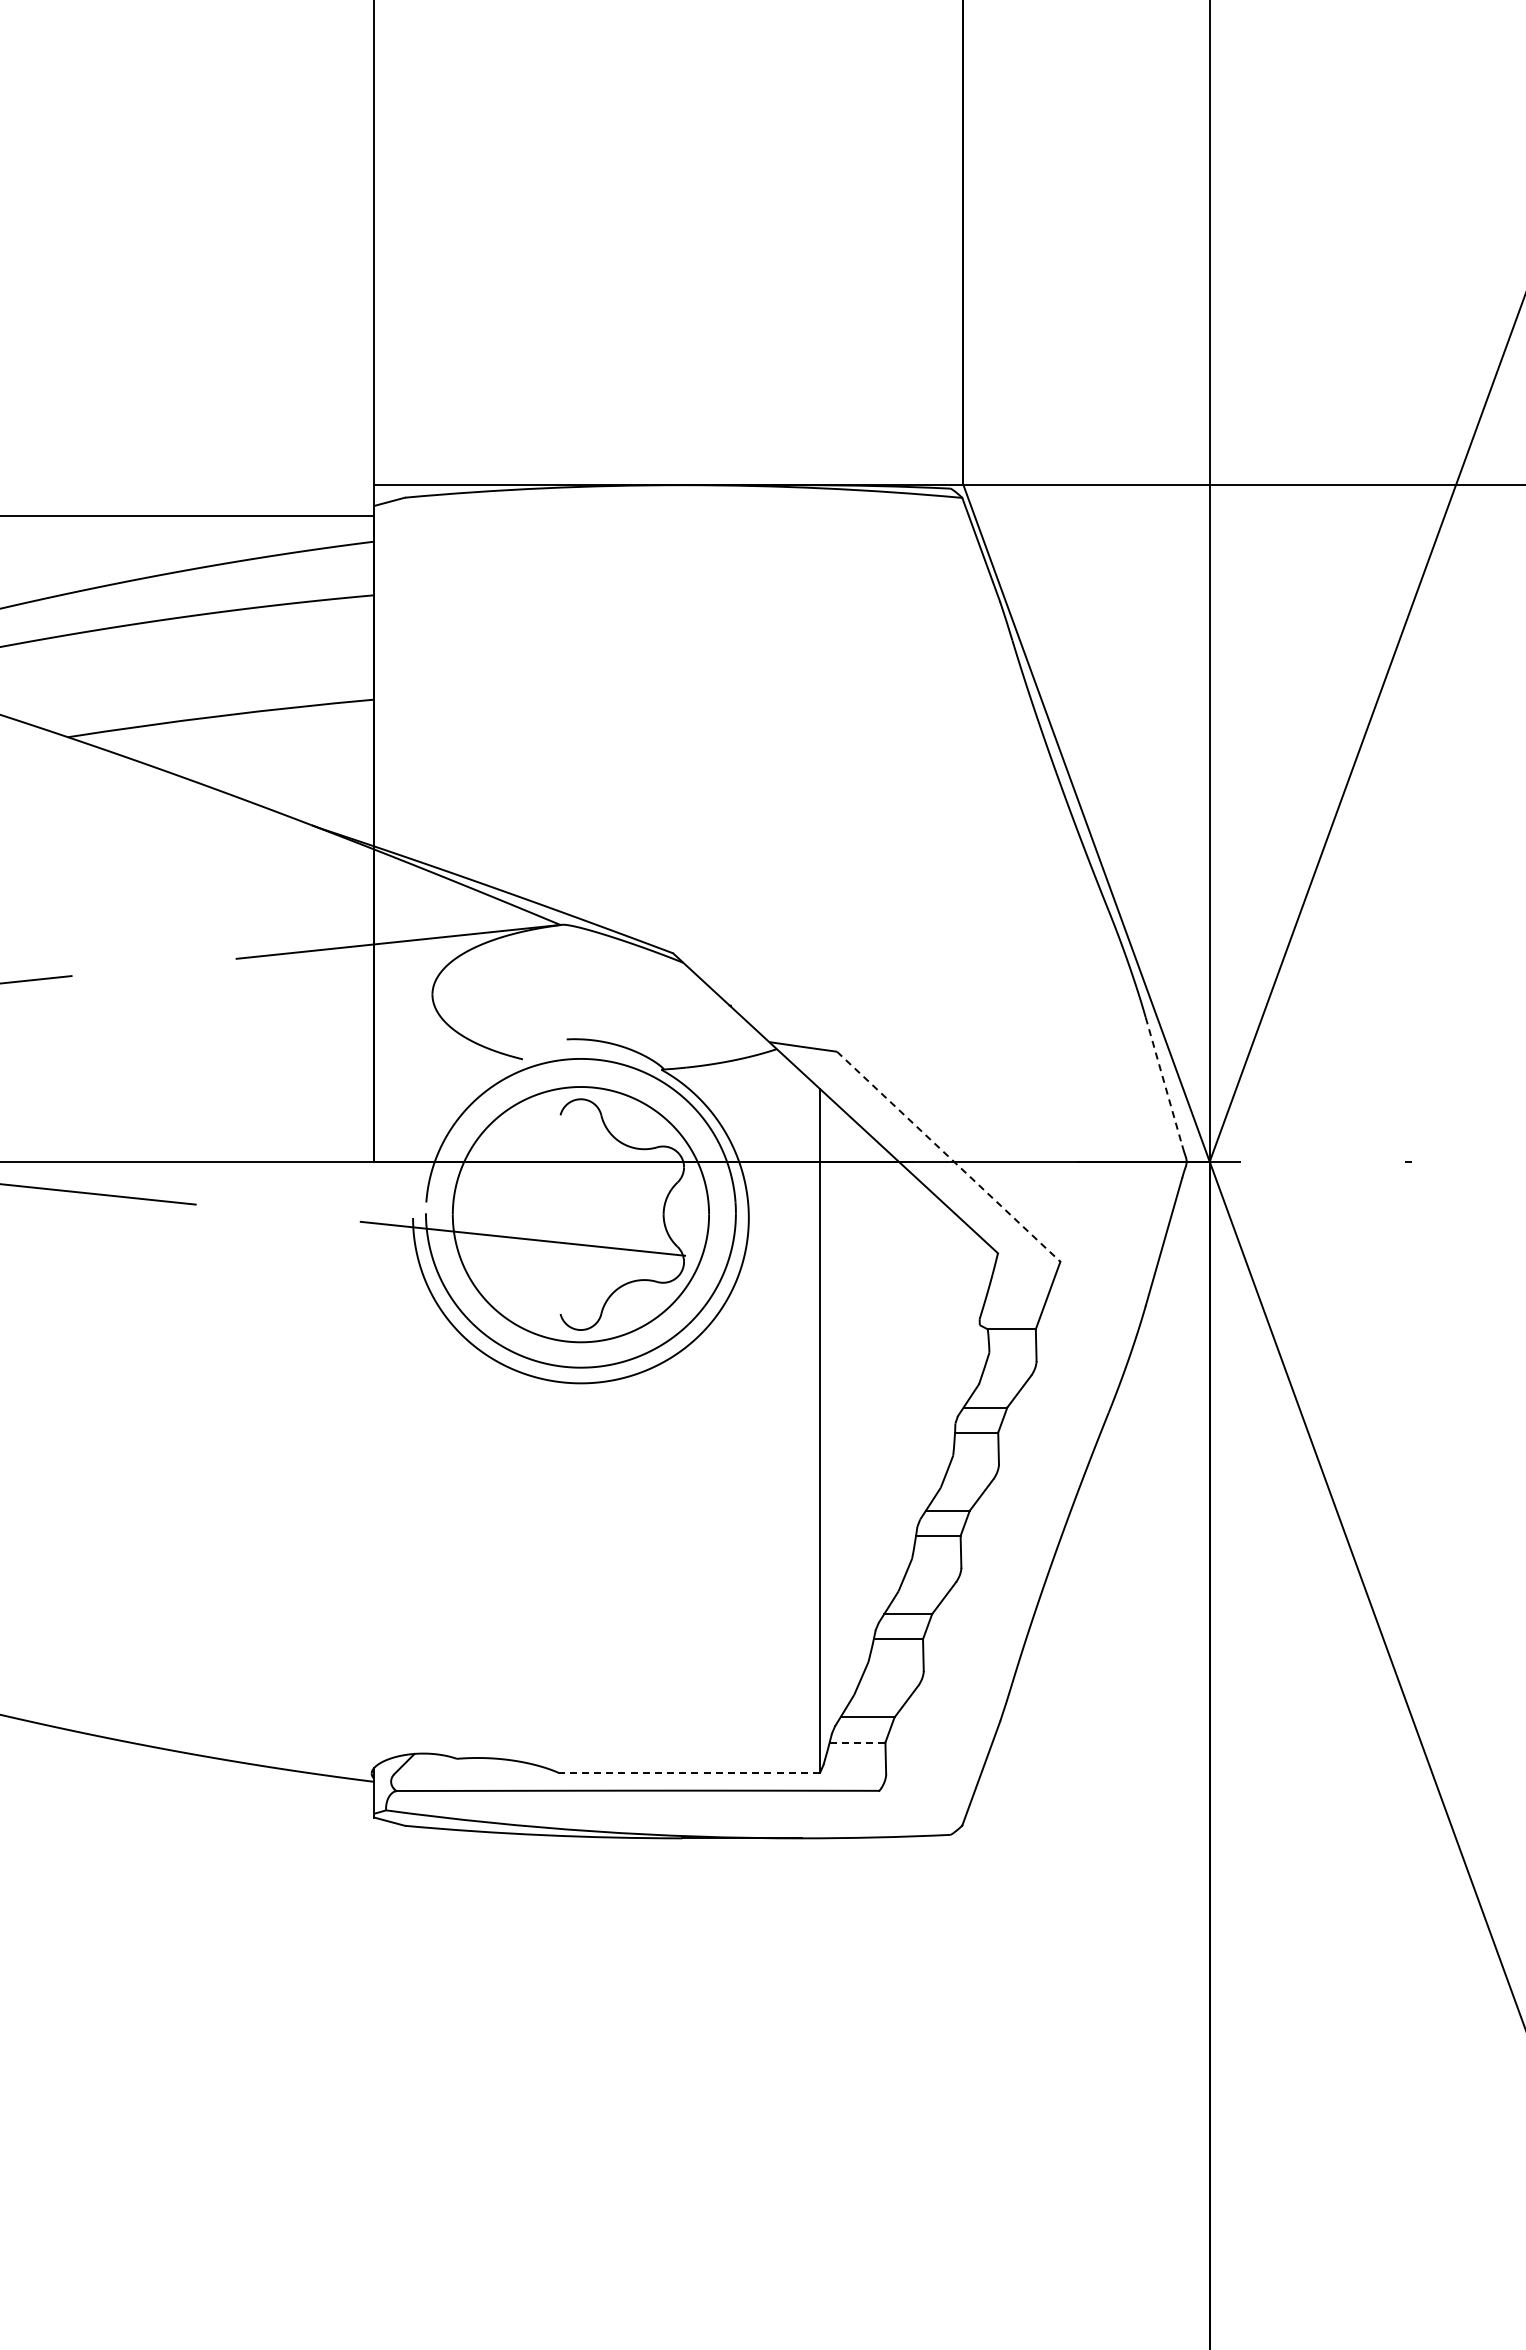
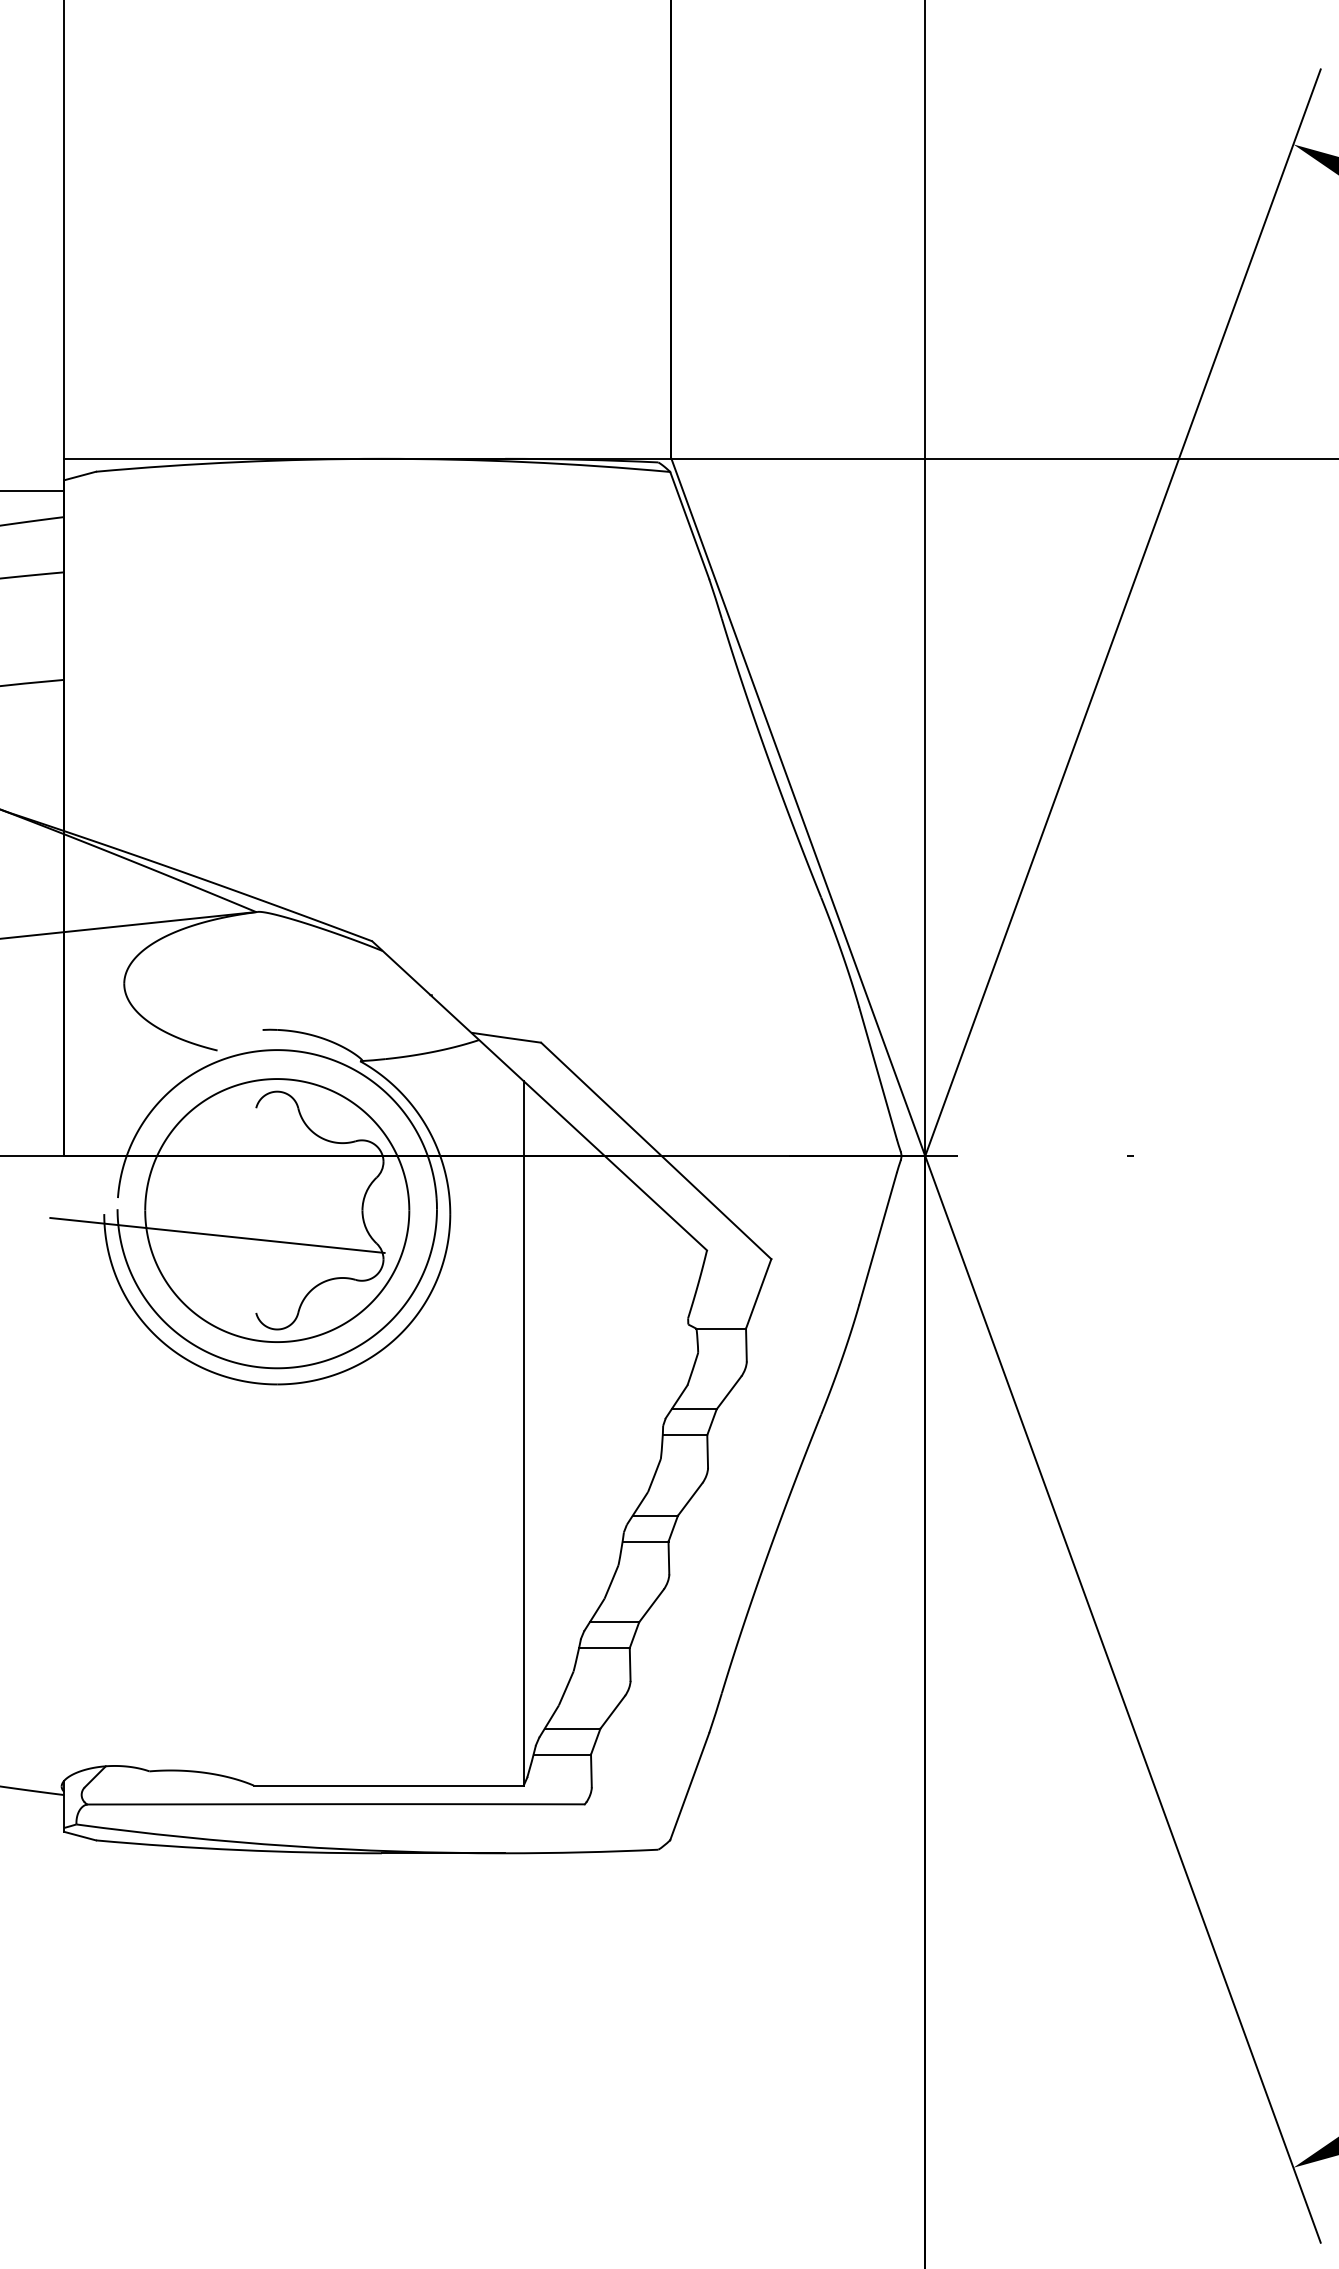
line: (1164, 1081) -> (878, 1073), dashed -> solid
line: (949, 1157) -> (657, 1151), dashed -> solid
line: (857, 1742) -> (562, 1754), dashed -> solid
line: (689, 1772) -> (389, 1785), dashed -> solid

